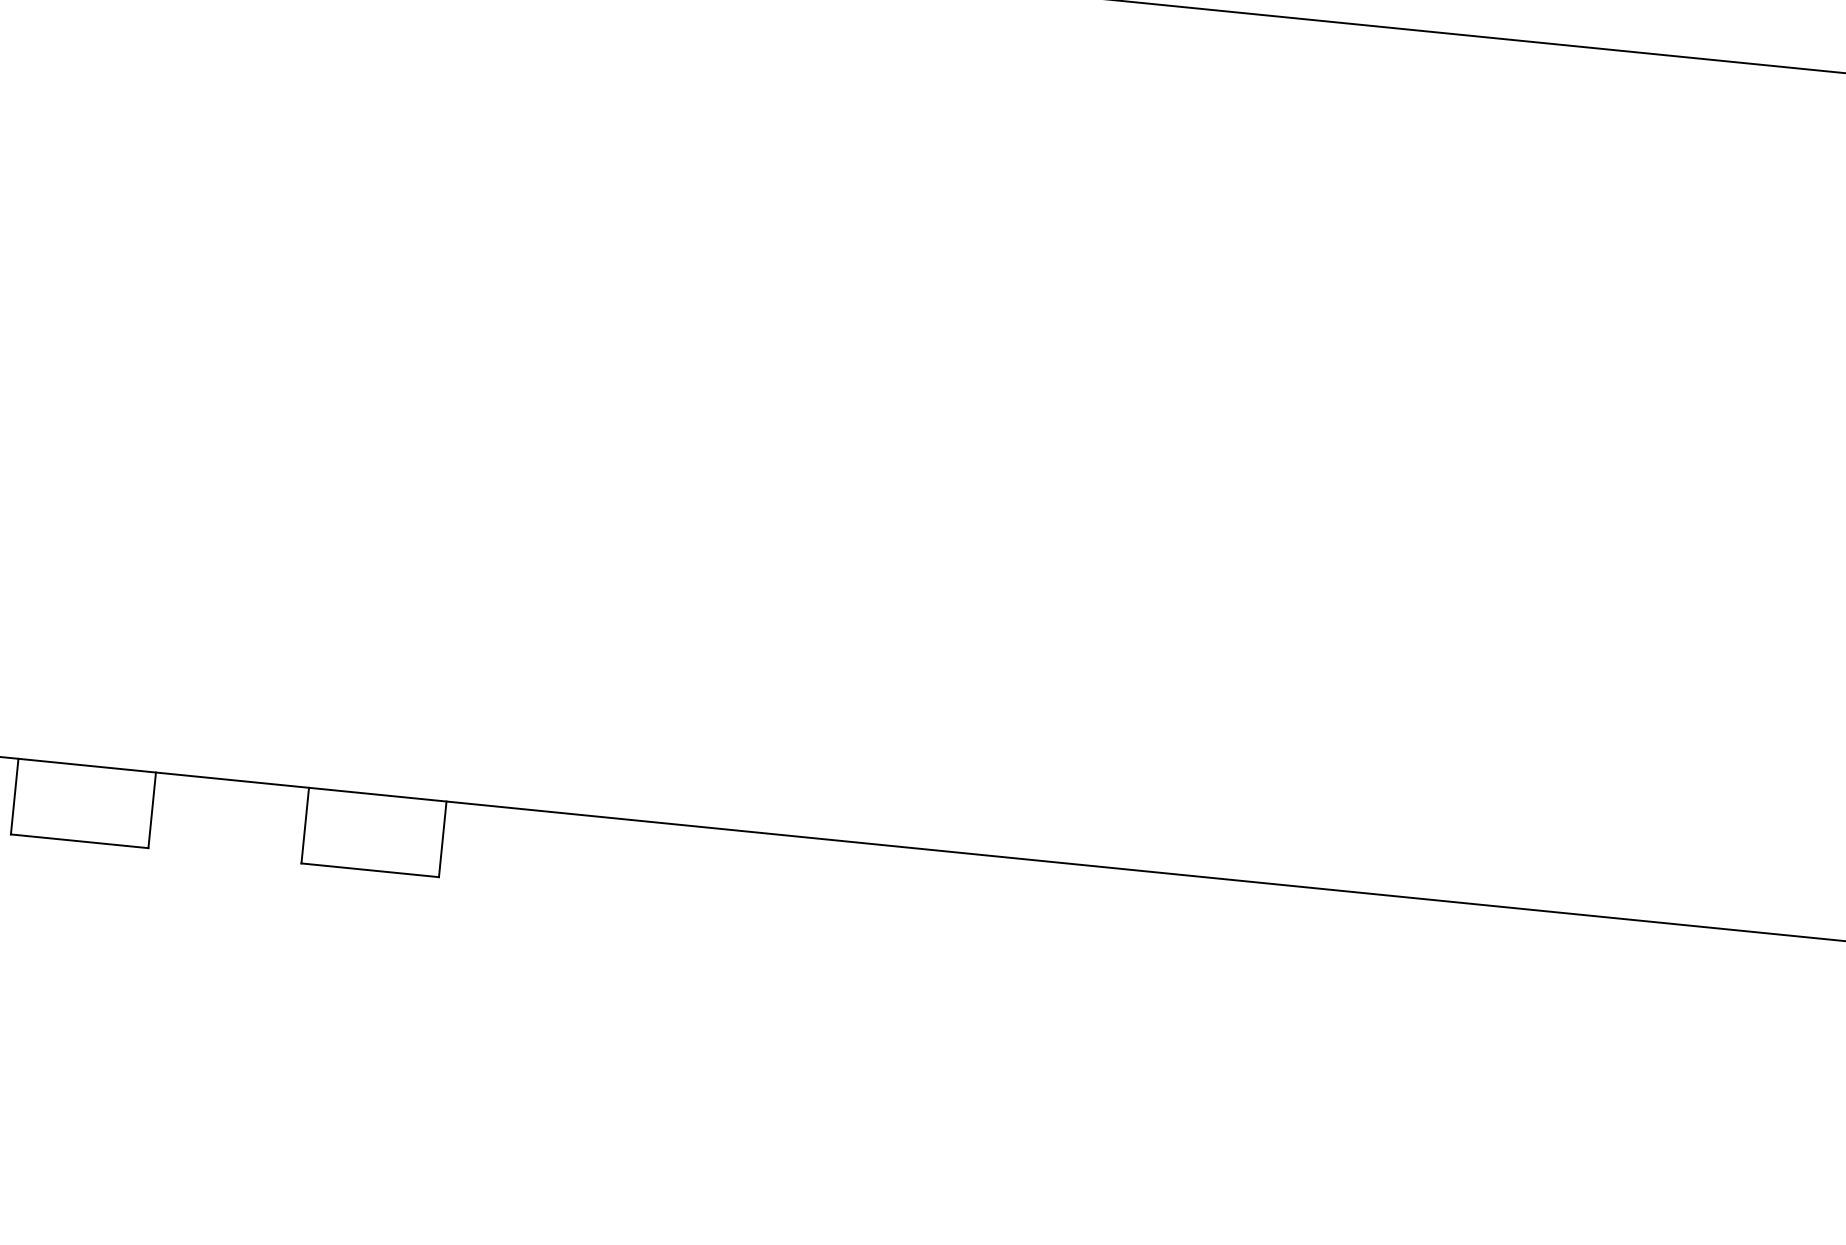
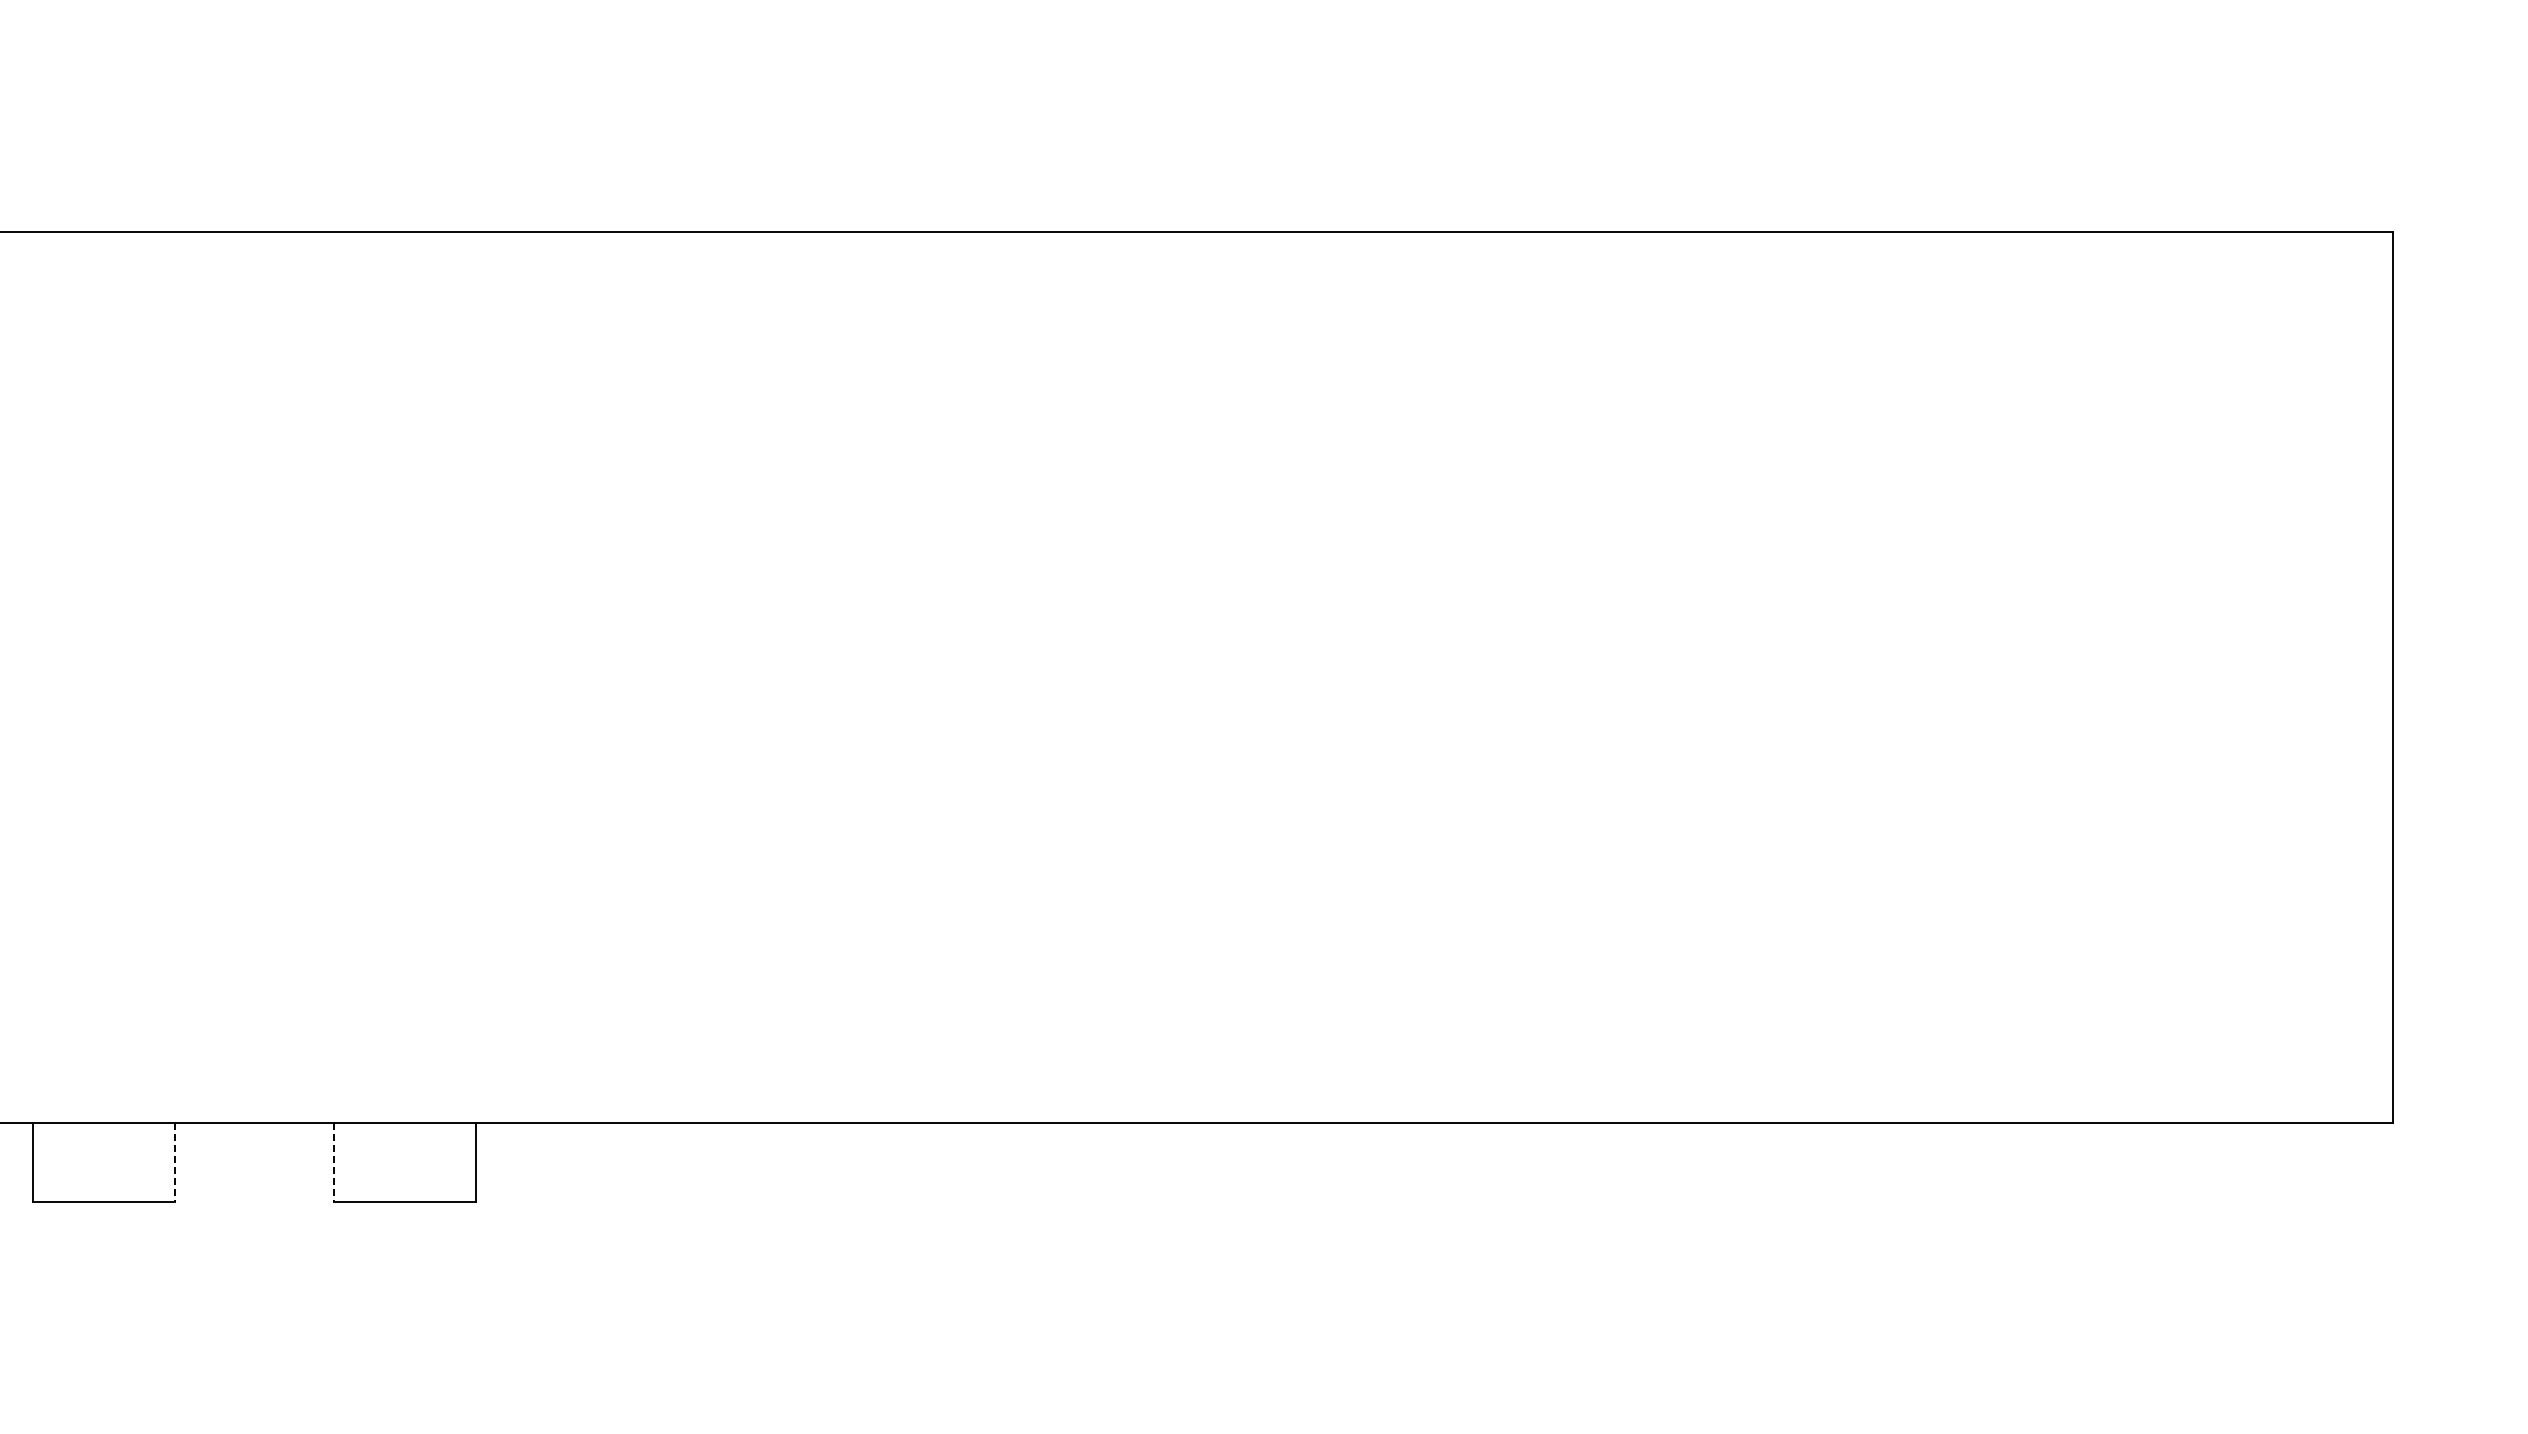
line: (152, 811) -> (175, 1163), solid -> dashed
line: (304, 826) -> (333, 1163), solid -> dashed

